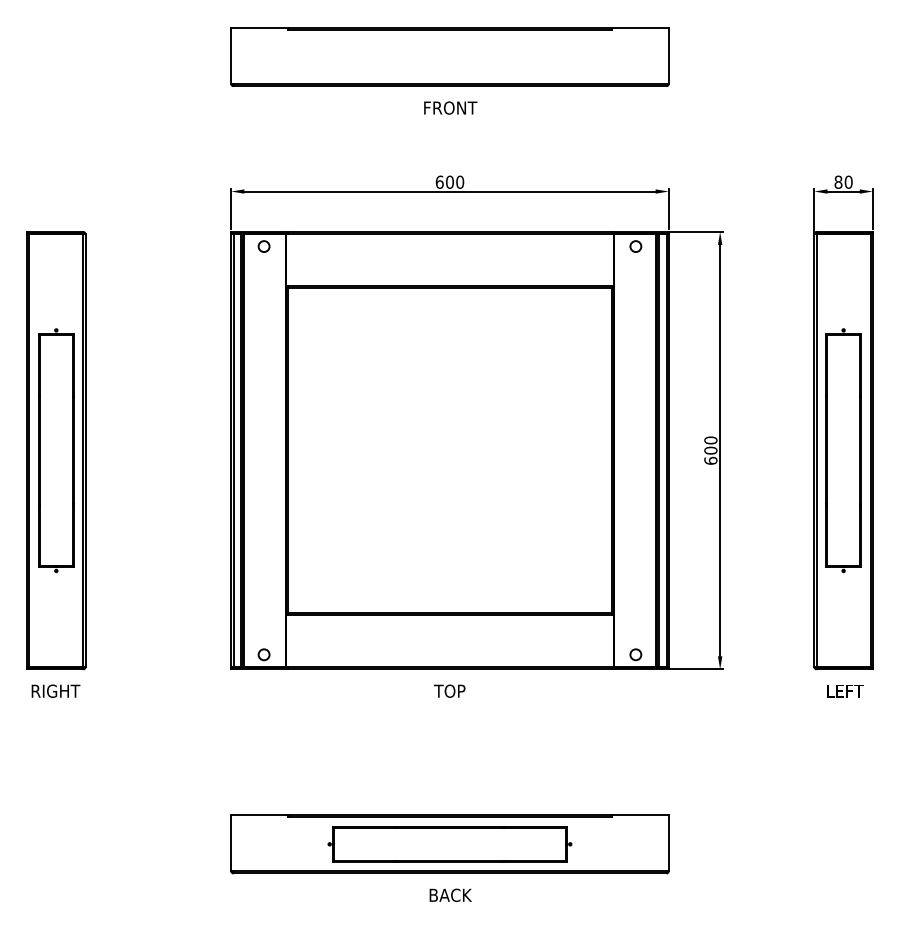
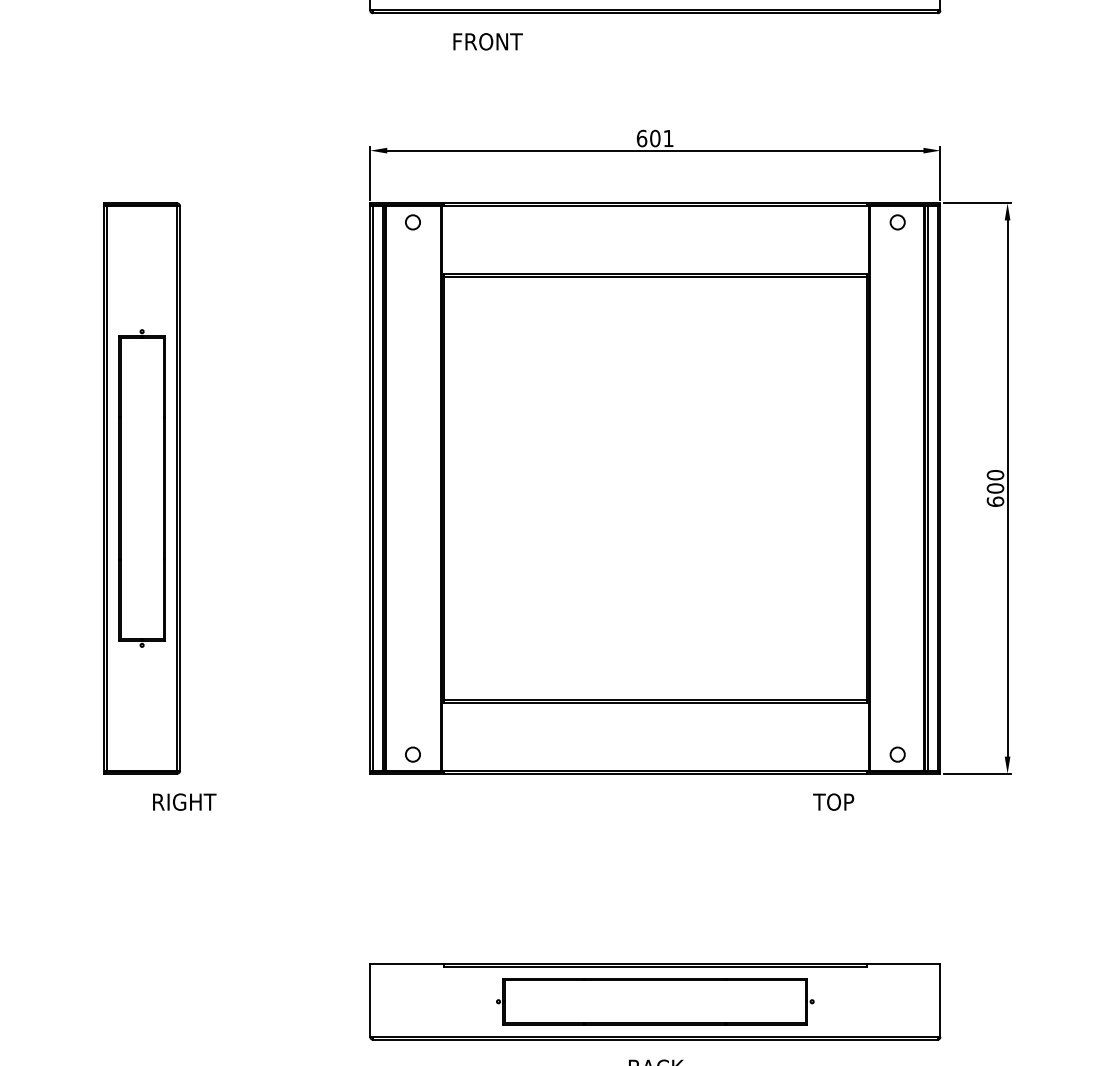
text: (450, 107) -> (487, 41), moved
text: (460, 181) -> (669, 137), 600 -> 601
text: (55, 690) -> (184, 801), moved
text: (449, 690) -> (833, 801), moved

